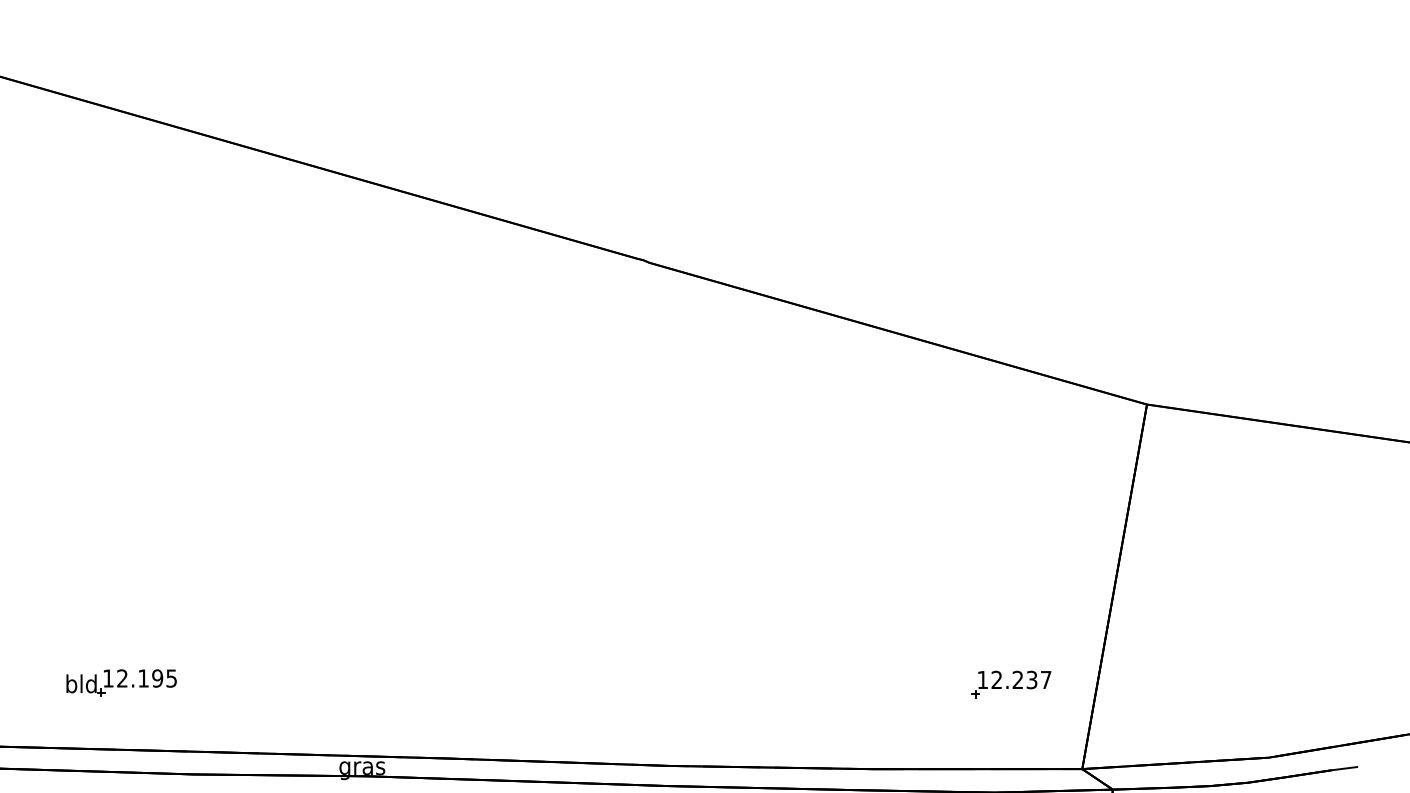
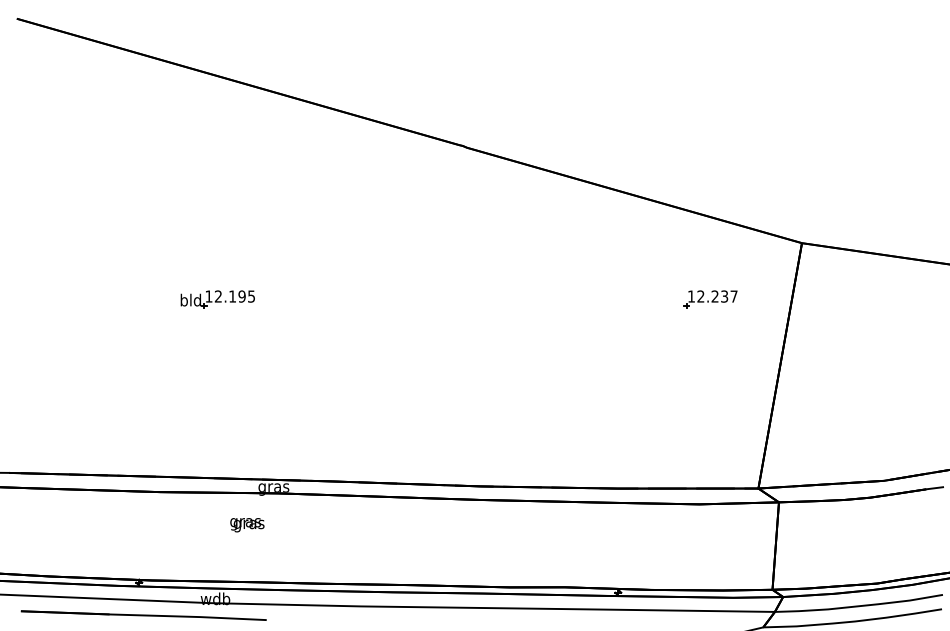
part: (121, 682) -> (217, 299), moved
part: (1011, 684) -> (710, 299), moved

